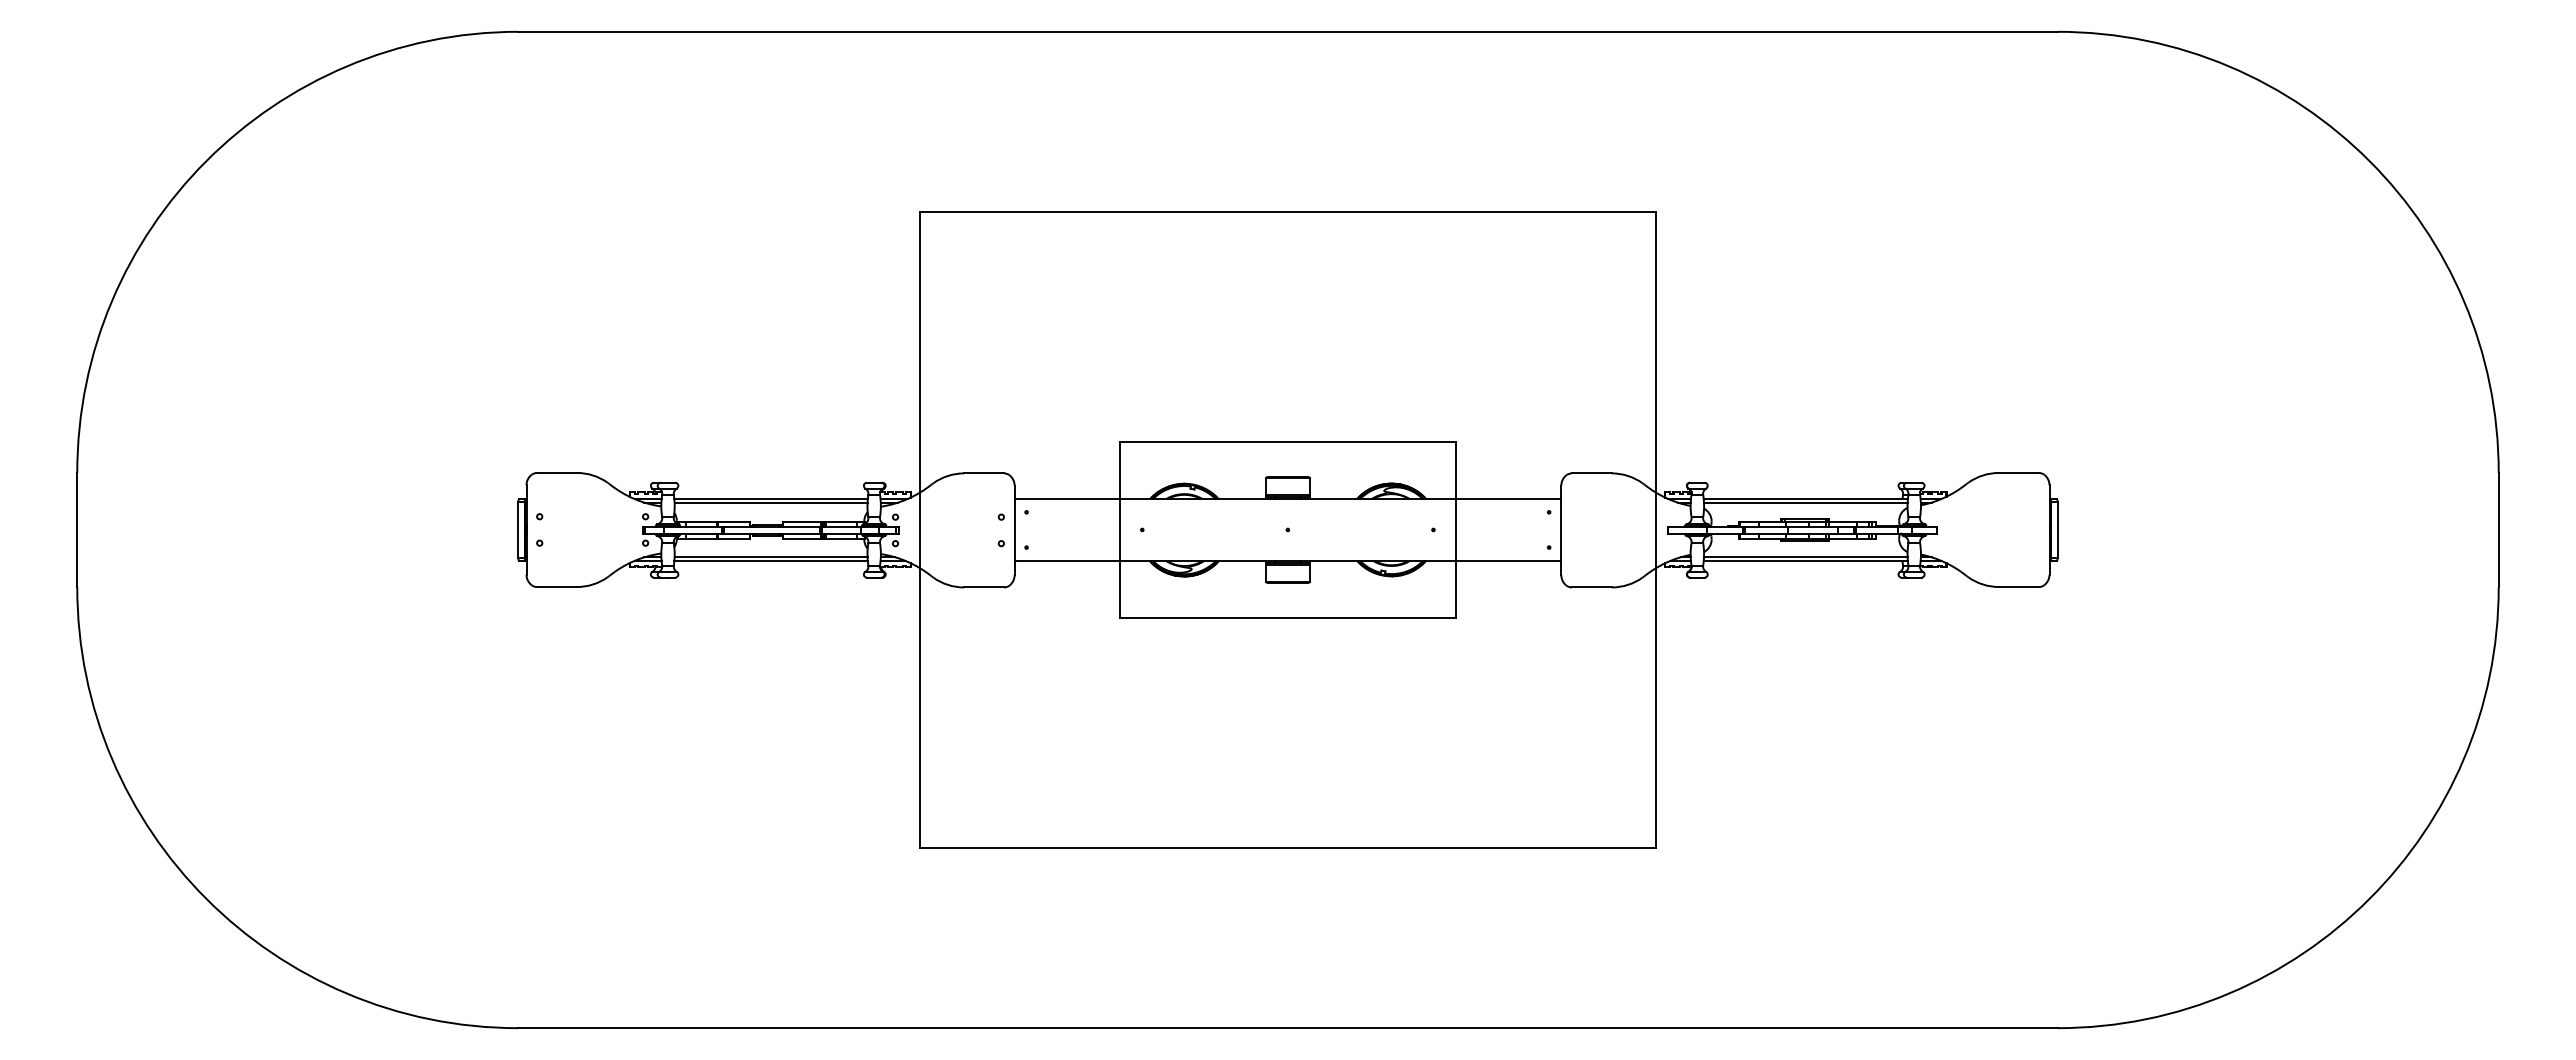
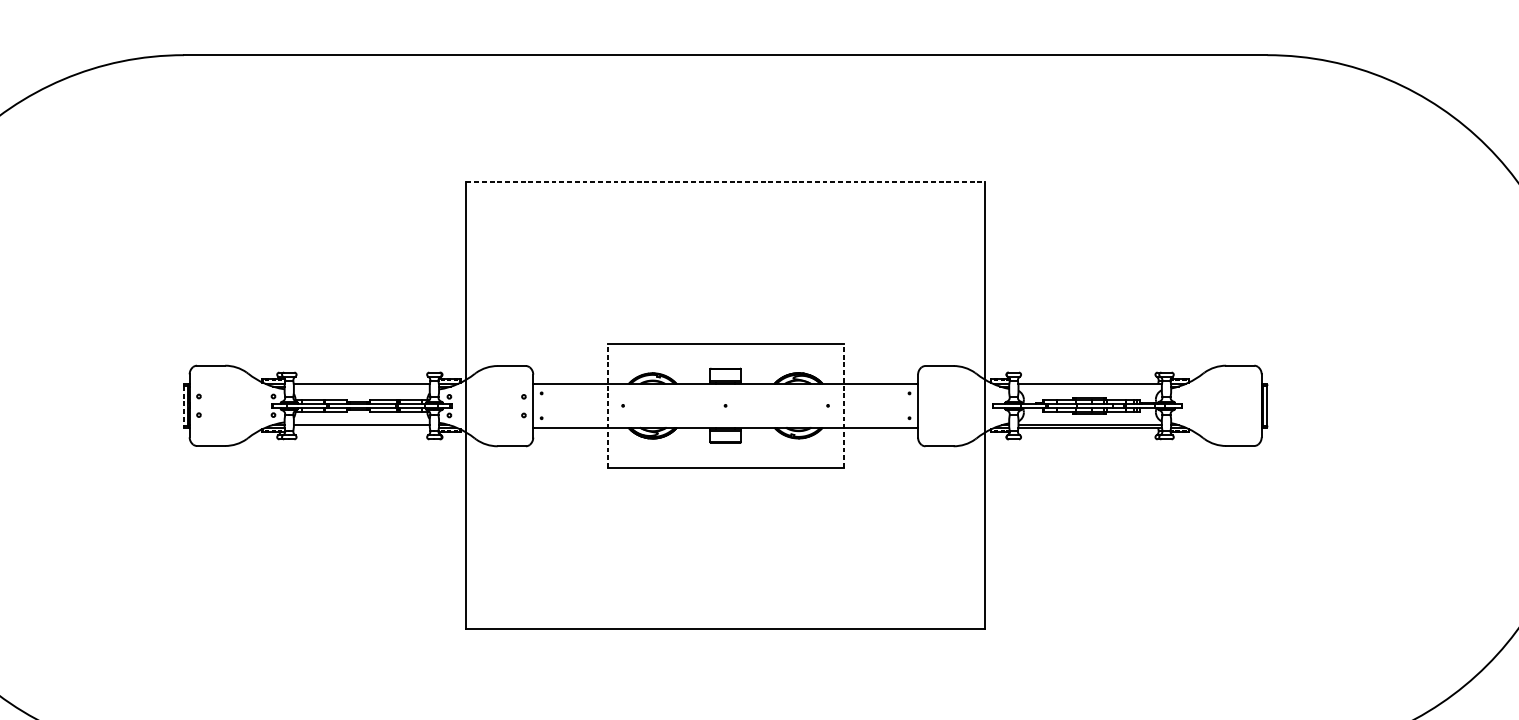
line: (1288, 212) -> (726, 182), solid -> dashed
line: (770, 502) -> (361, 386), removed
line: (1805, 502) -> (1089, 386), removed
line: (1120, 529) -> (607, 405), solid -> dashed
line: (1455, 529) -> (843, 405), solid -> dashed
line: (518, 530) -> (184, 406), solid -> dashed
line: (770, 560) -> (361, 427), removed

